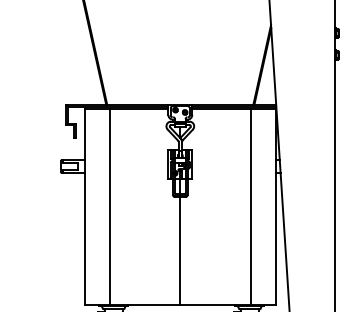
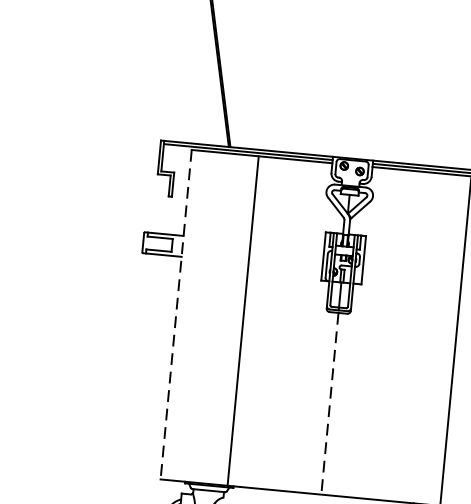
line: (84, 207) -> (175, 315), solid -> dashed
line: (109, 207) -> (243, 321), moved
line: (180, 251) -> (330, 404), solid -> dashed

